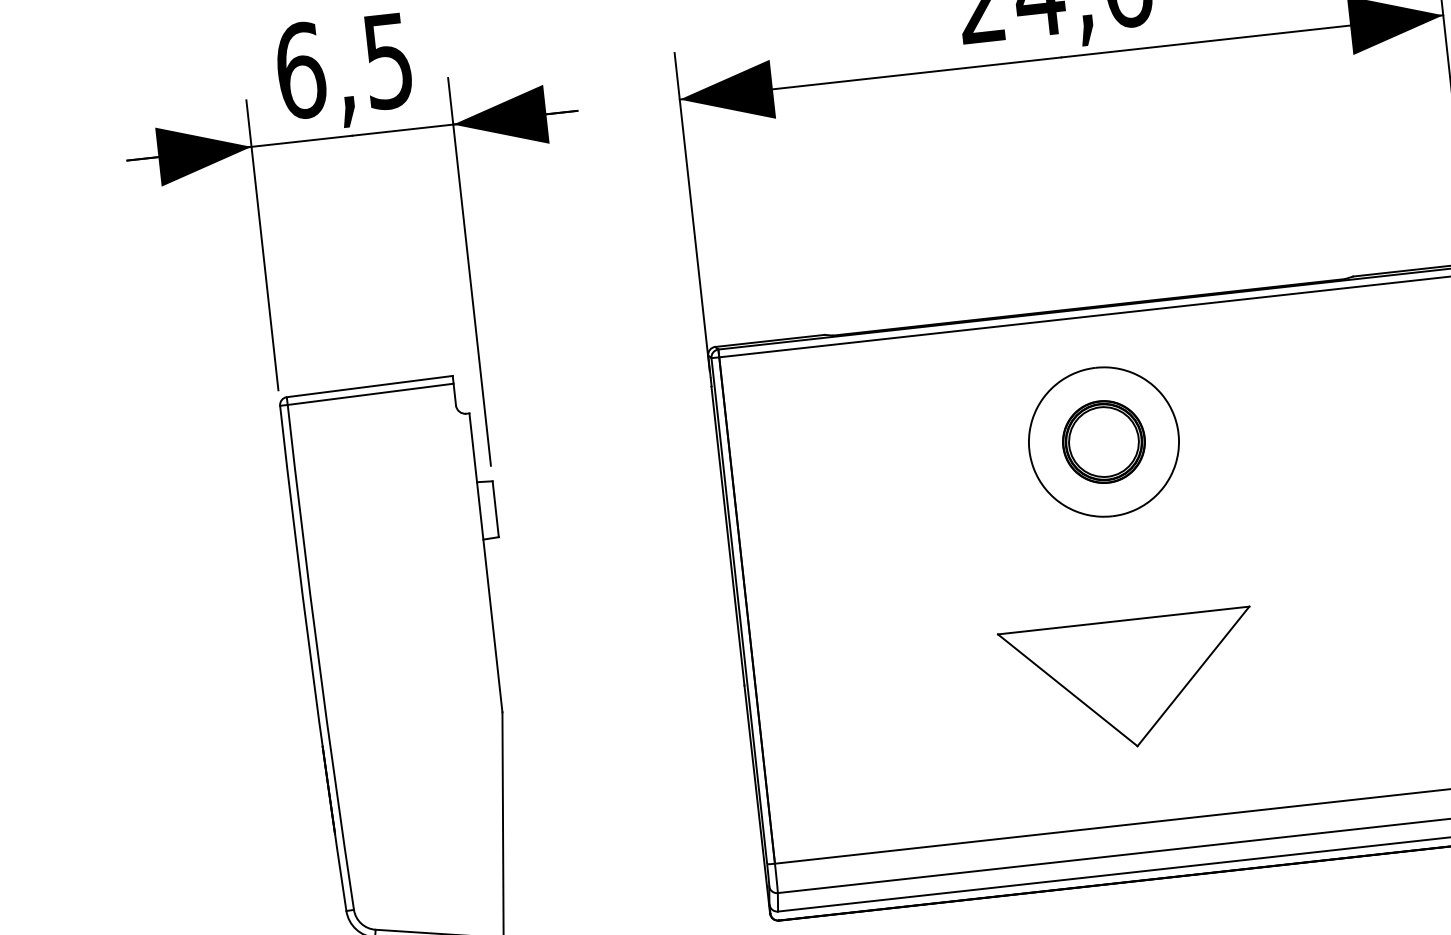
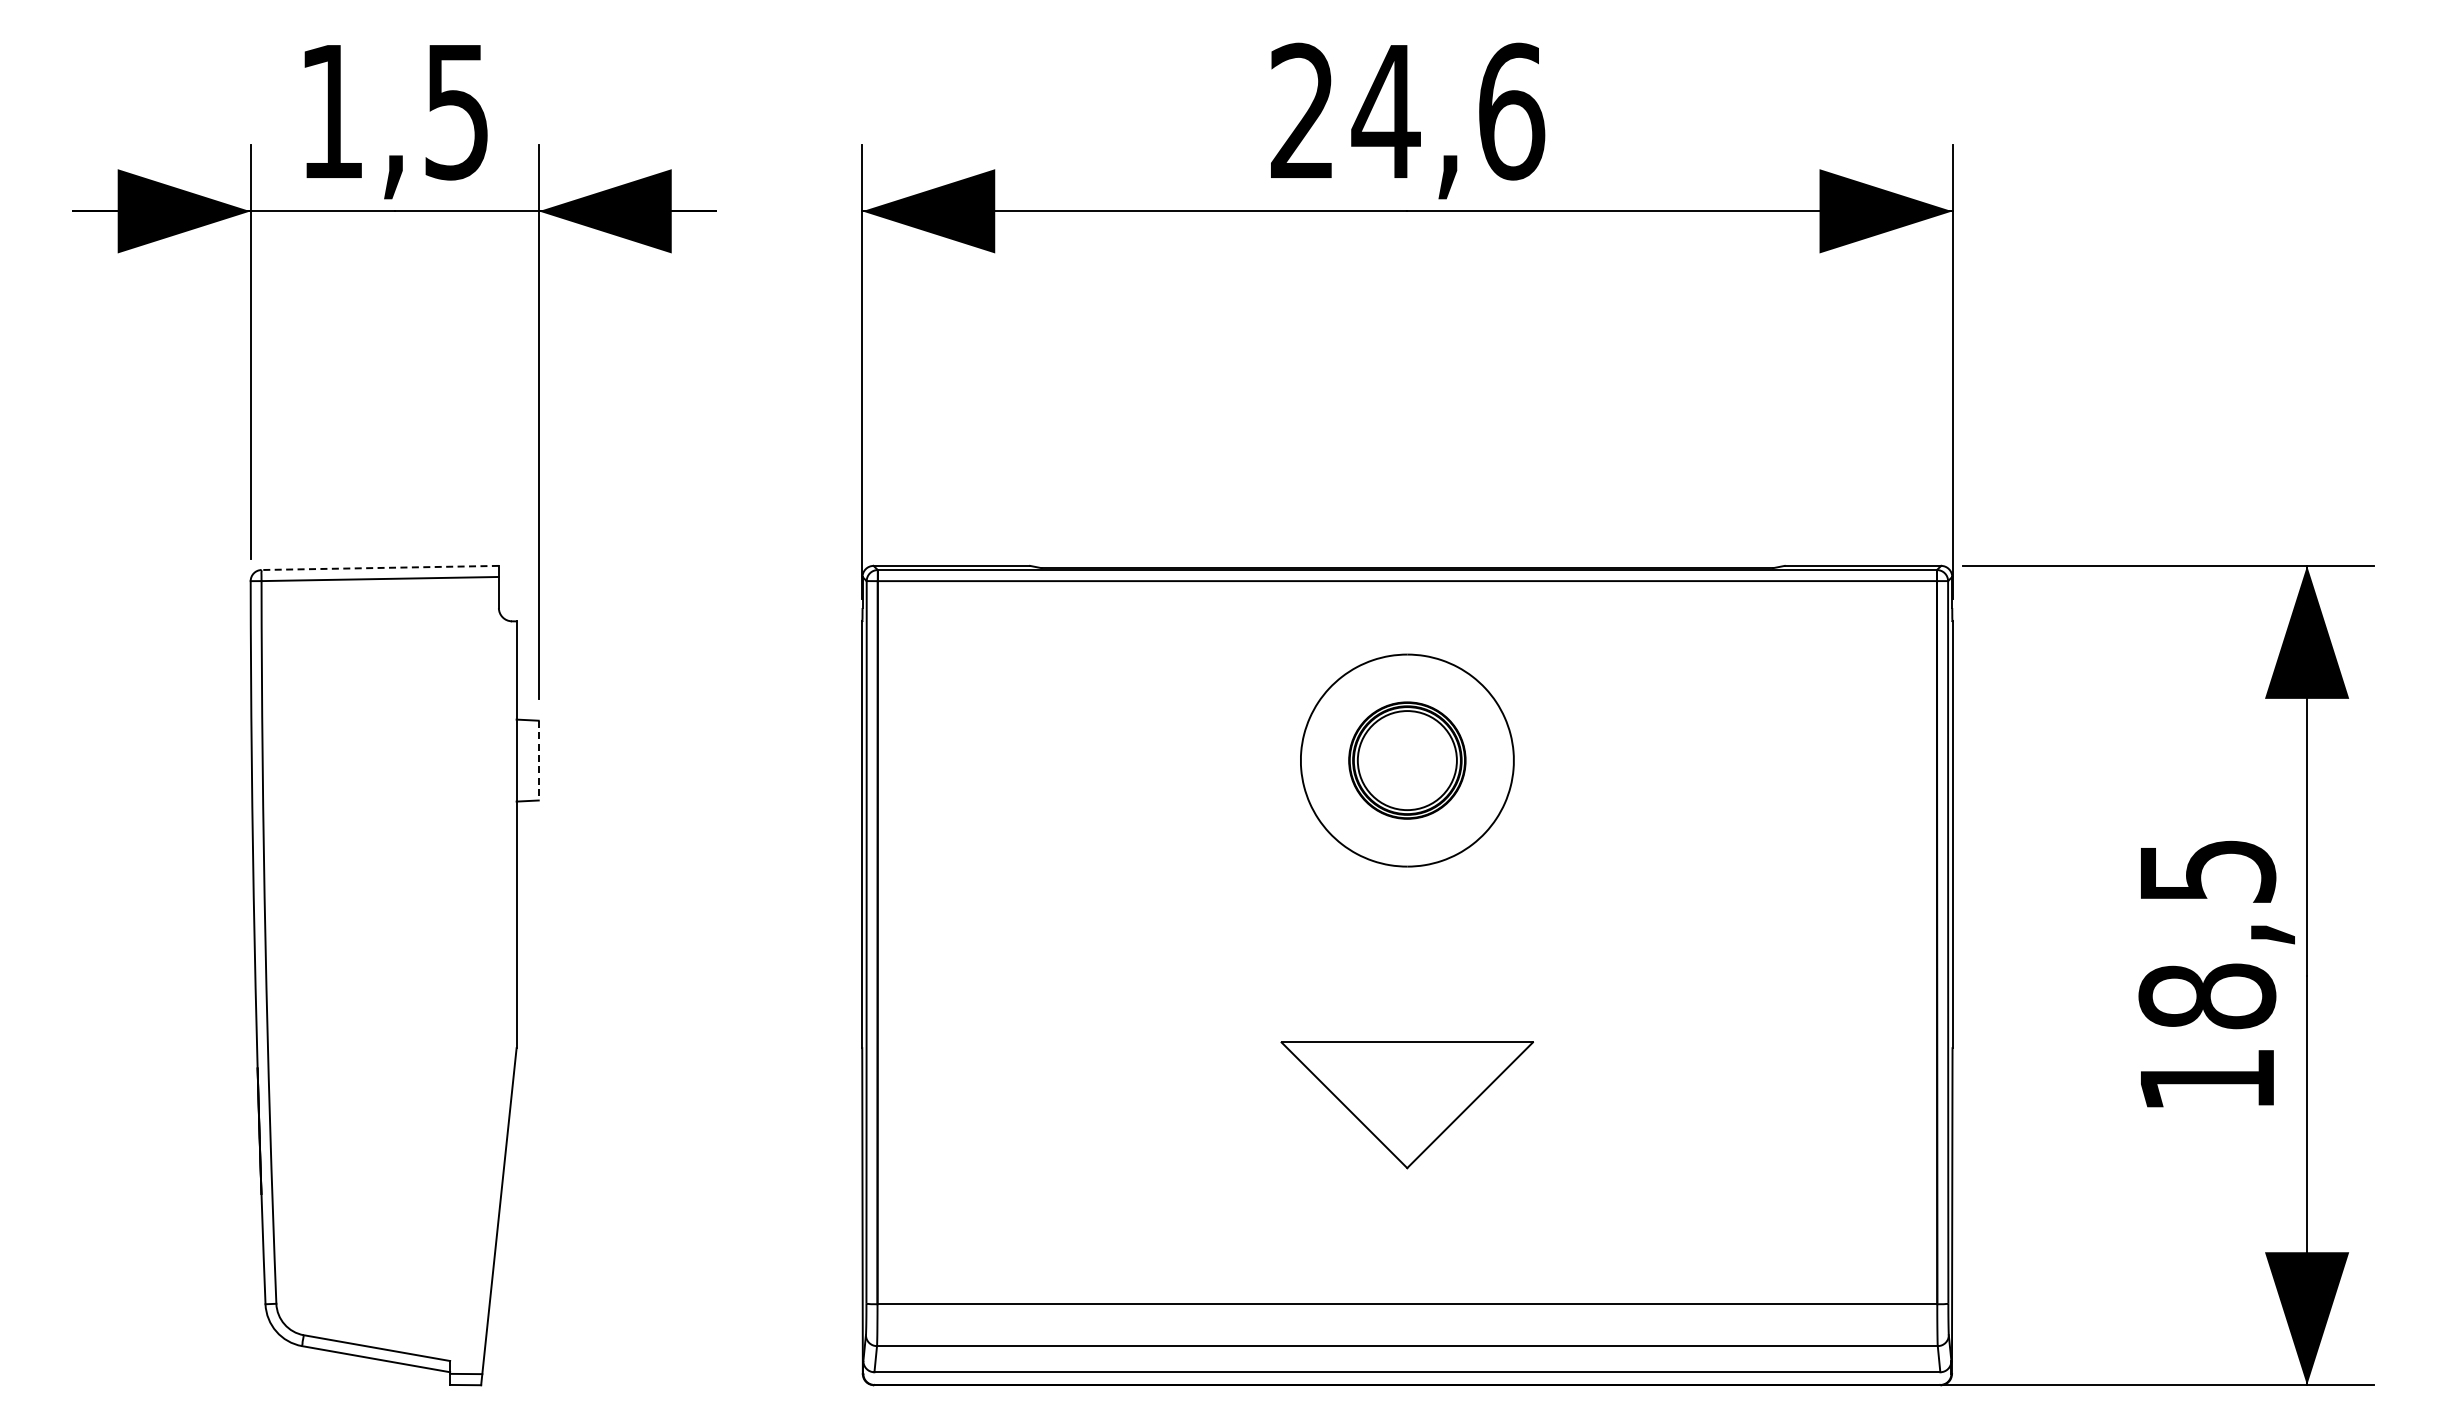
text: (301, 70) -> (332, 111), 6,5 -> 1,5
line: (369, 386) -> (380, 567), solid -> dashed
line: (495, 509) -> (538, 760), solid -> dashed
part: (1130, 683) -> (1406, 1105), size x0.7

